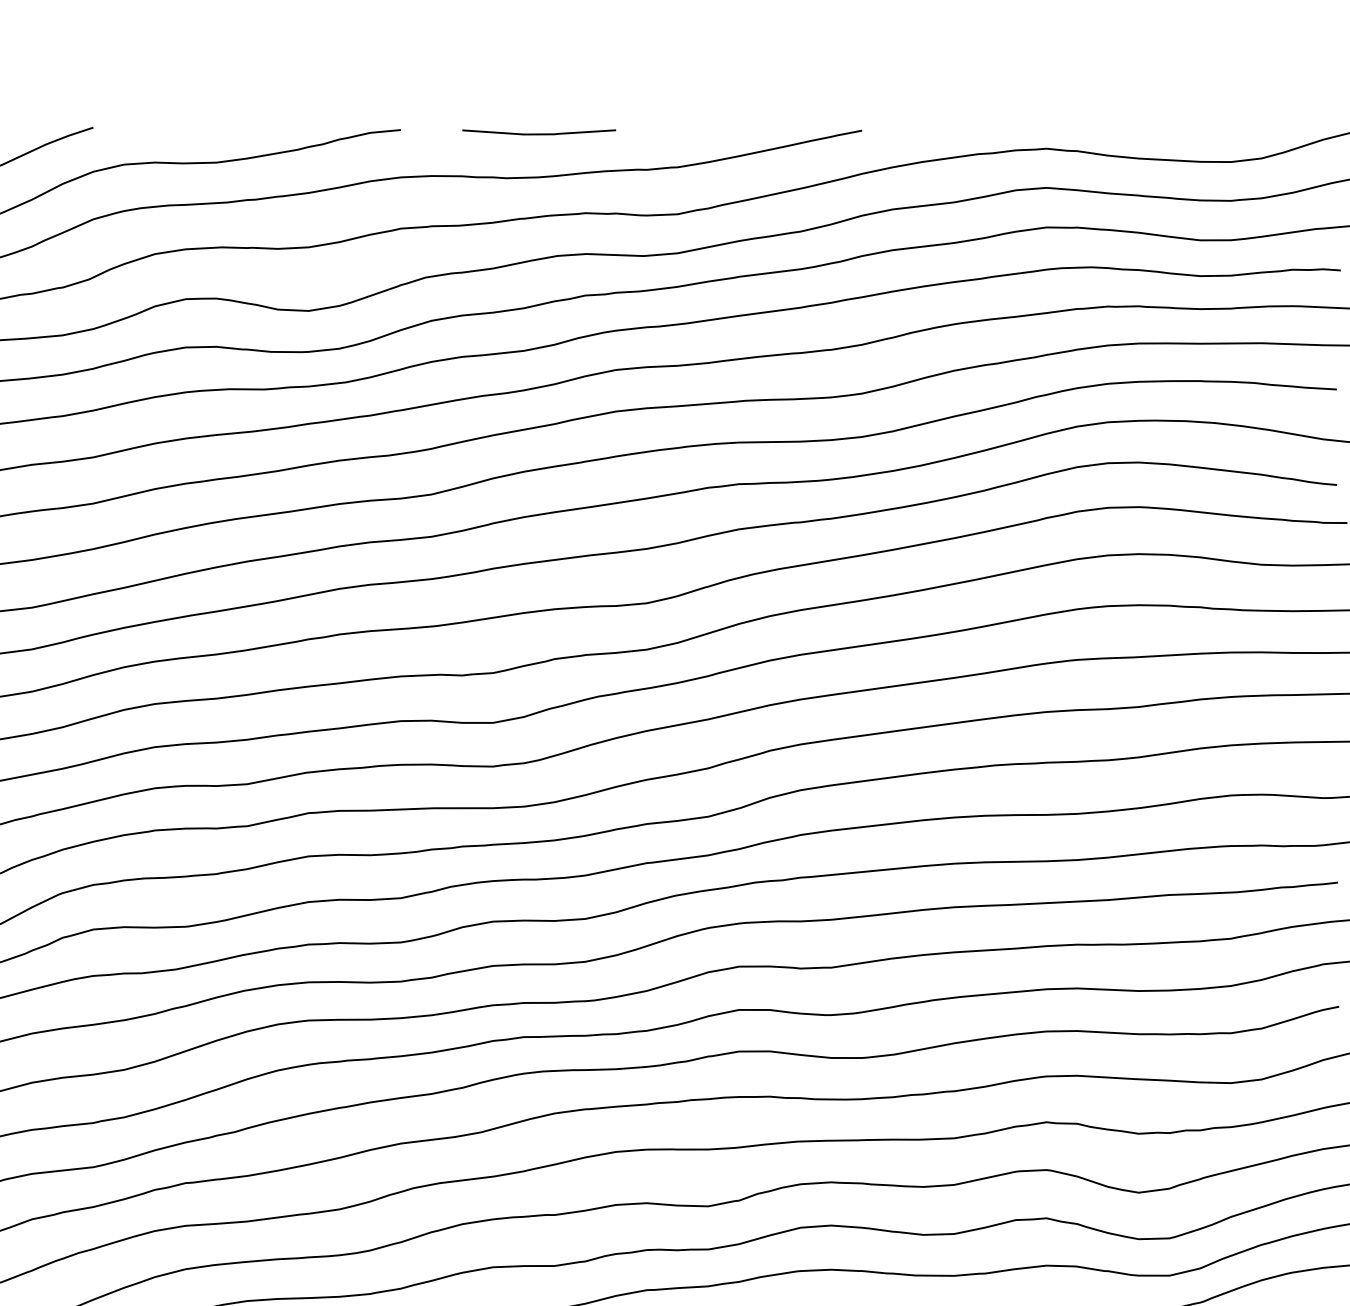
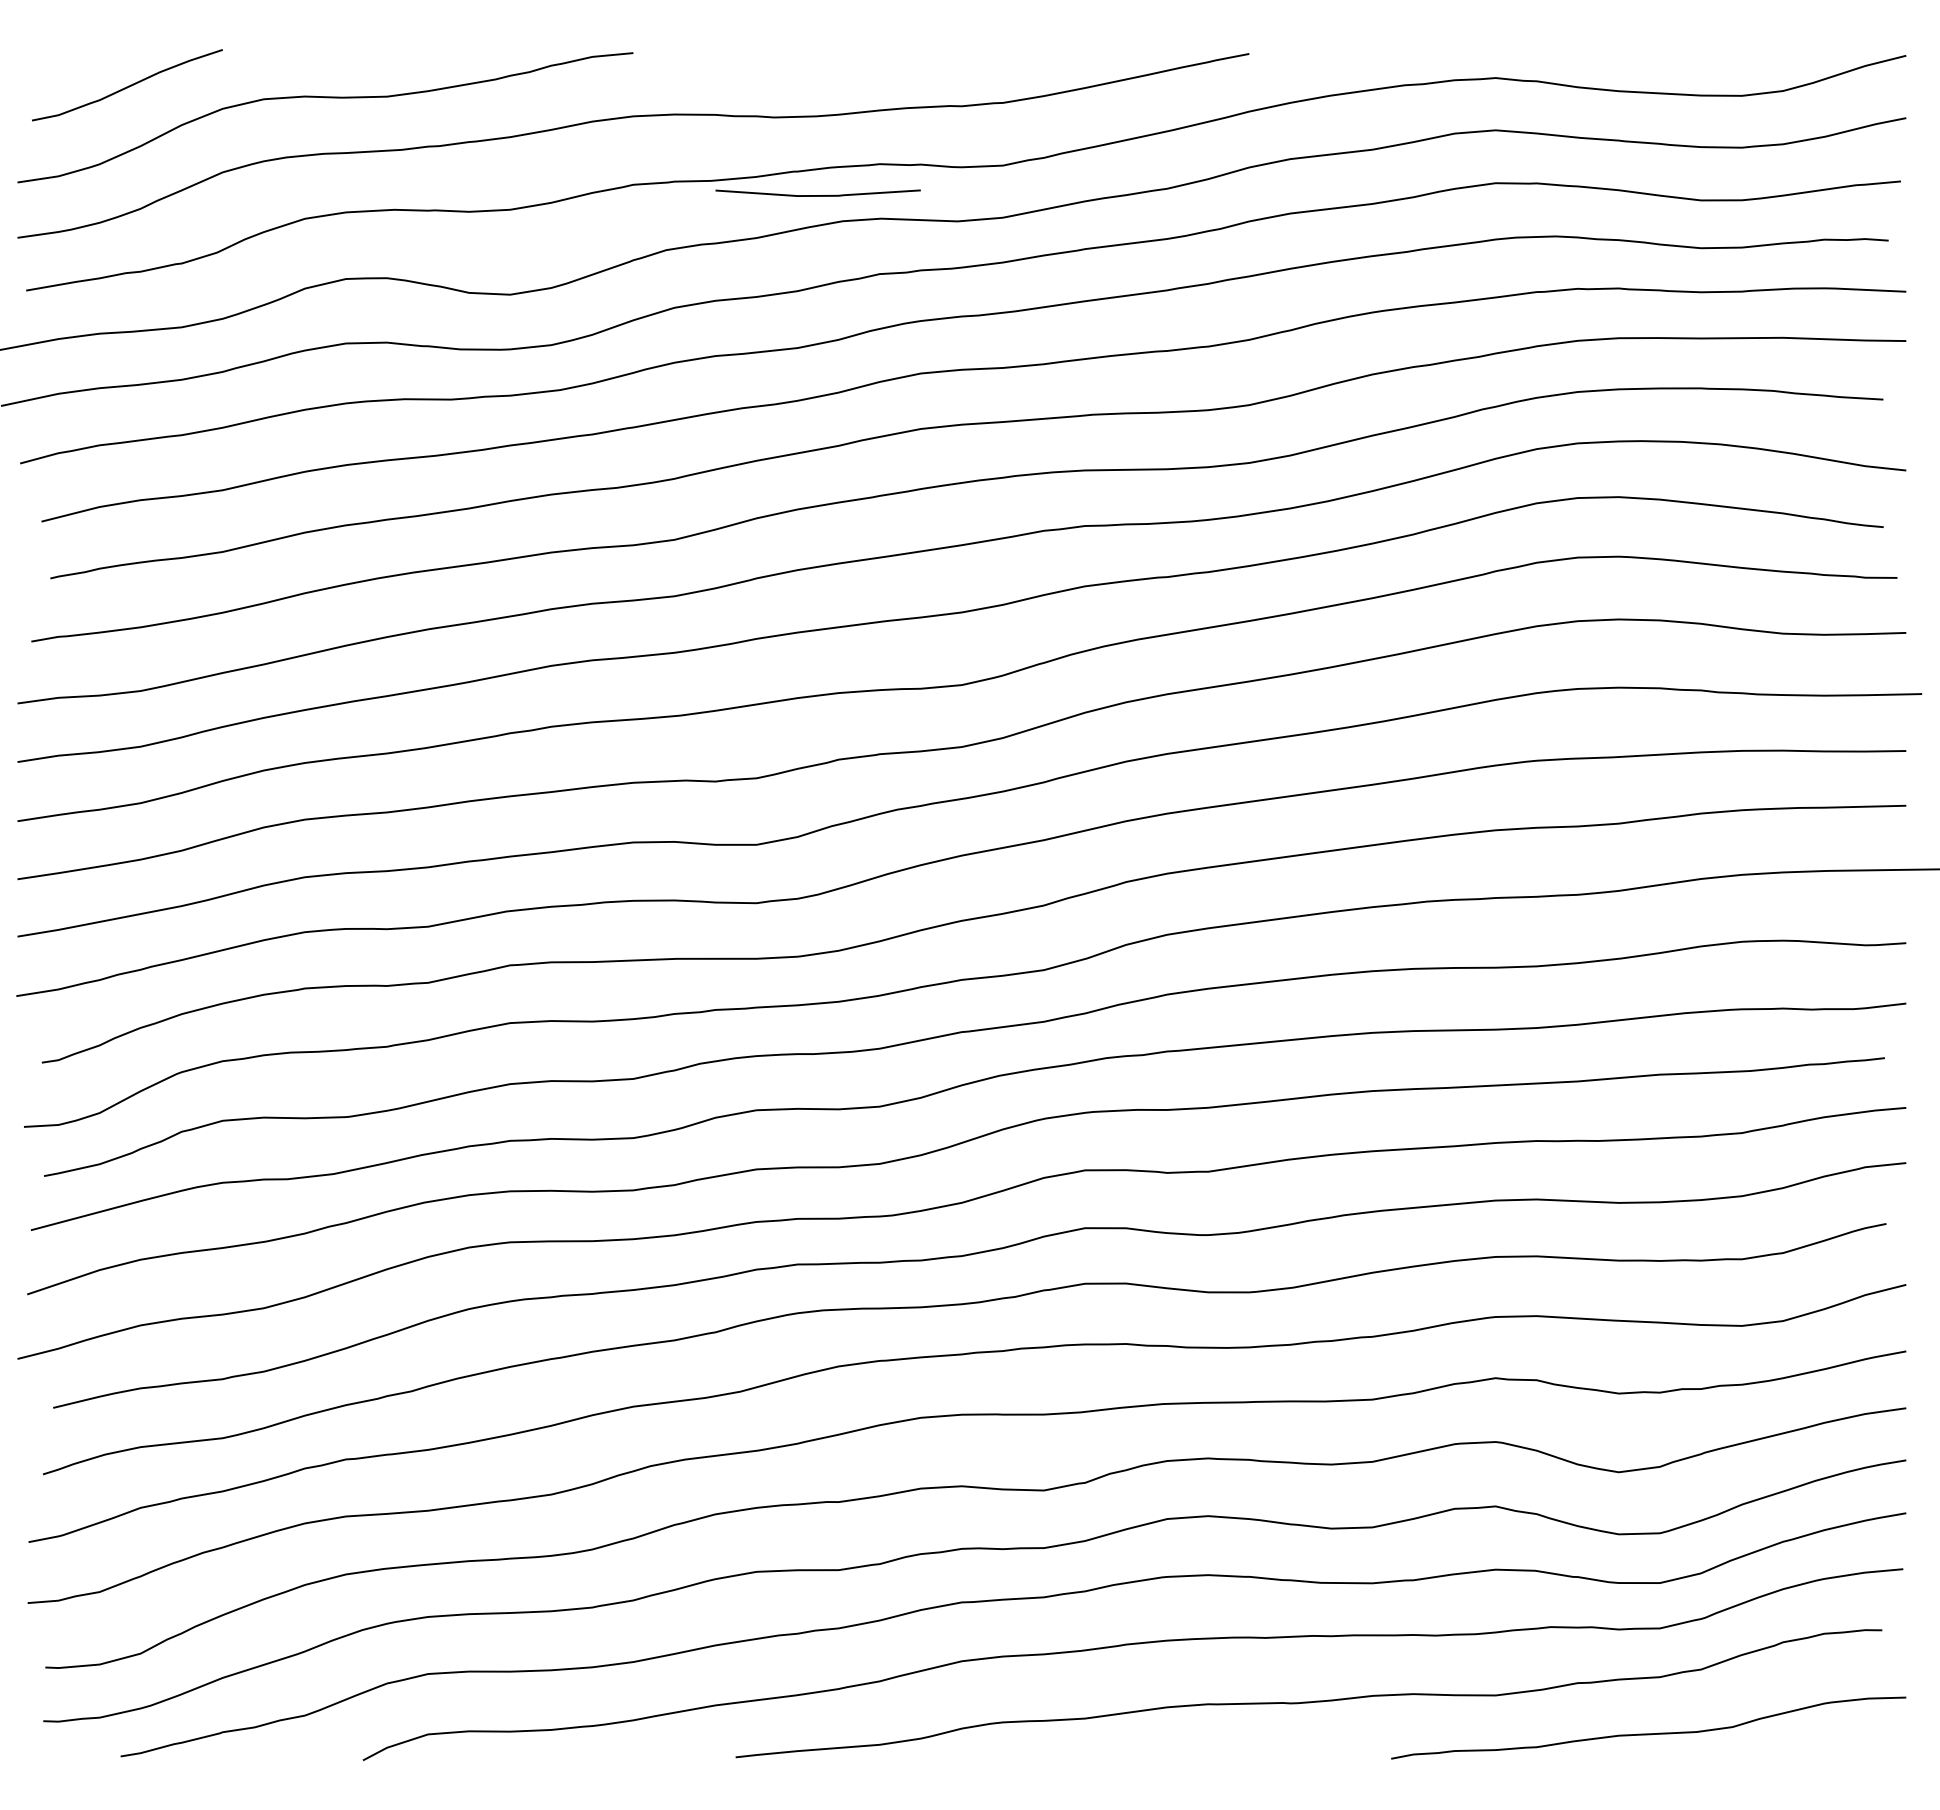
line: (538, 134) -> (817, 195), moved

